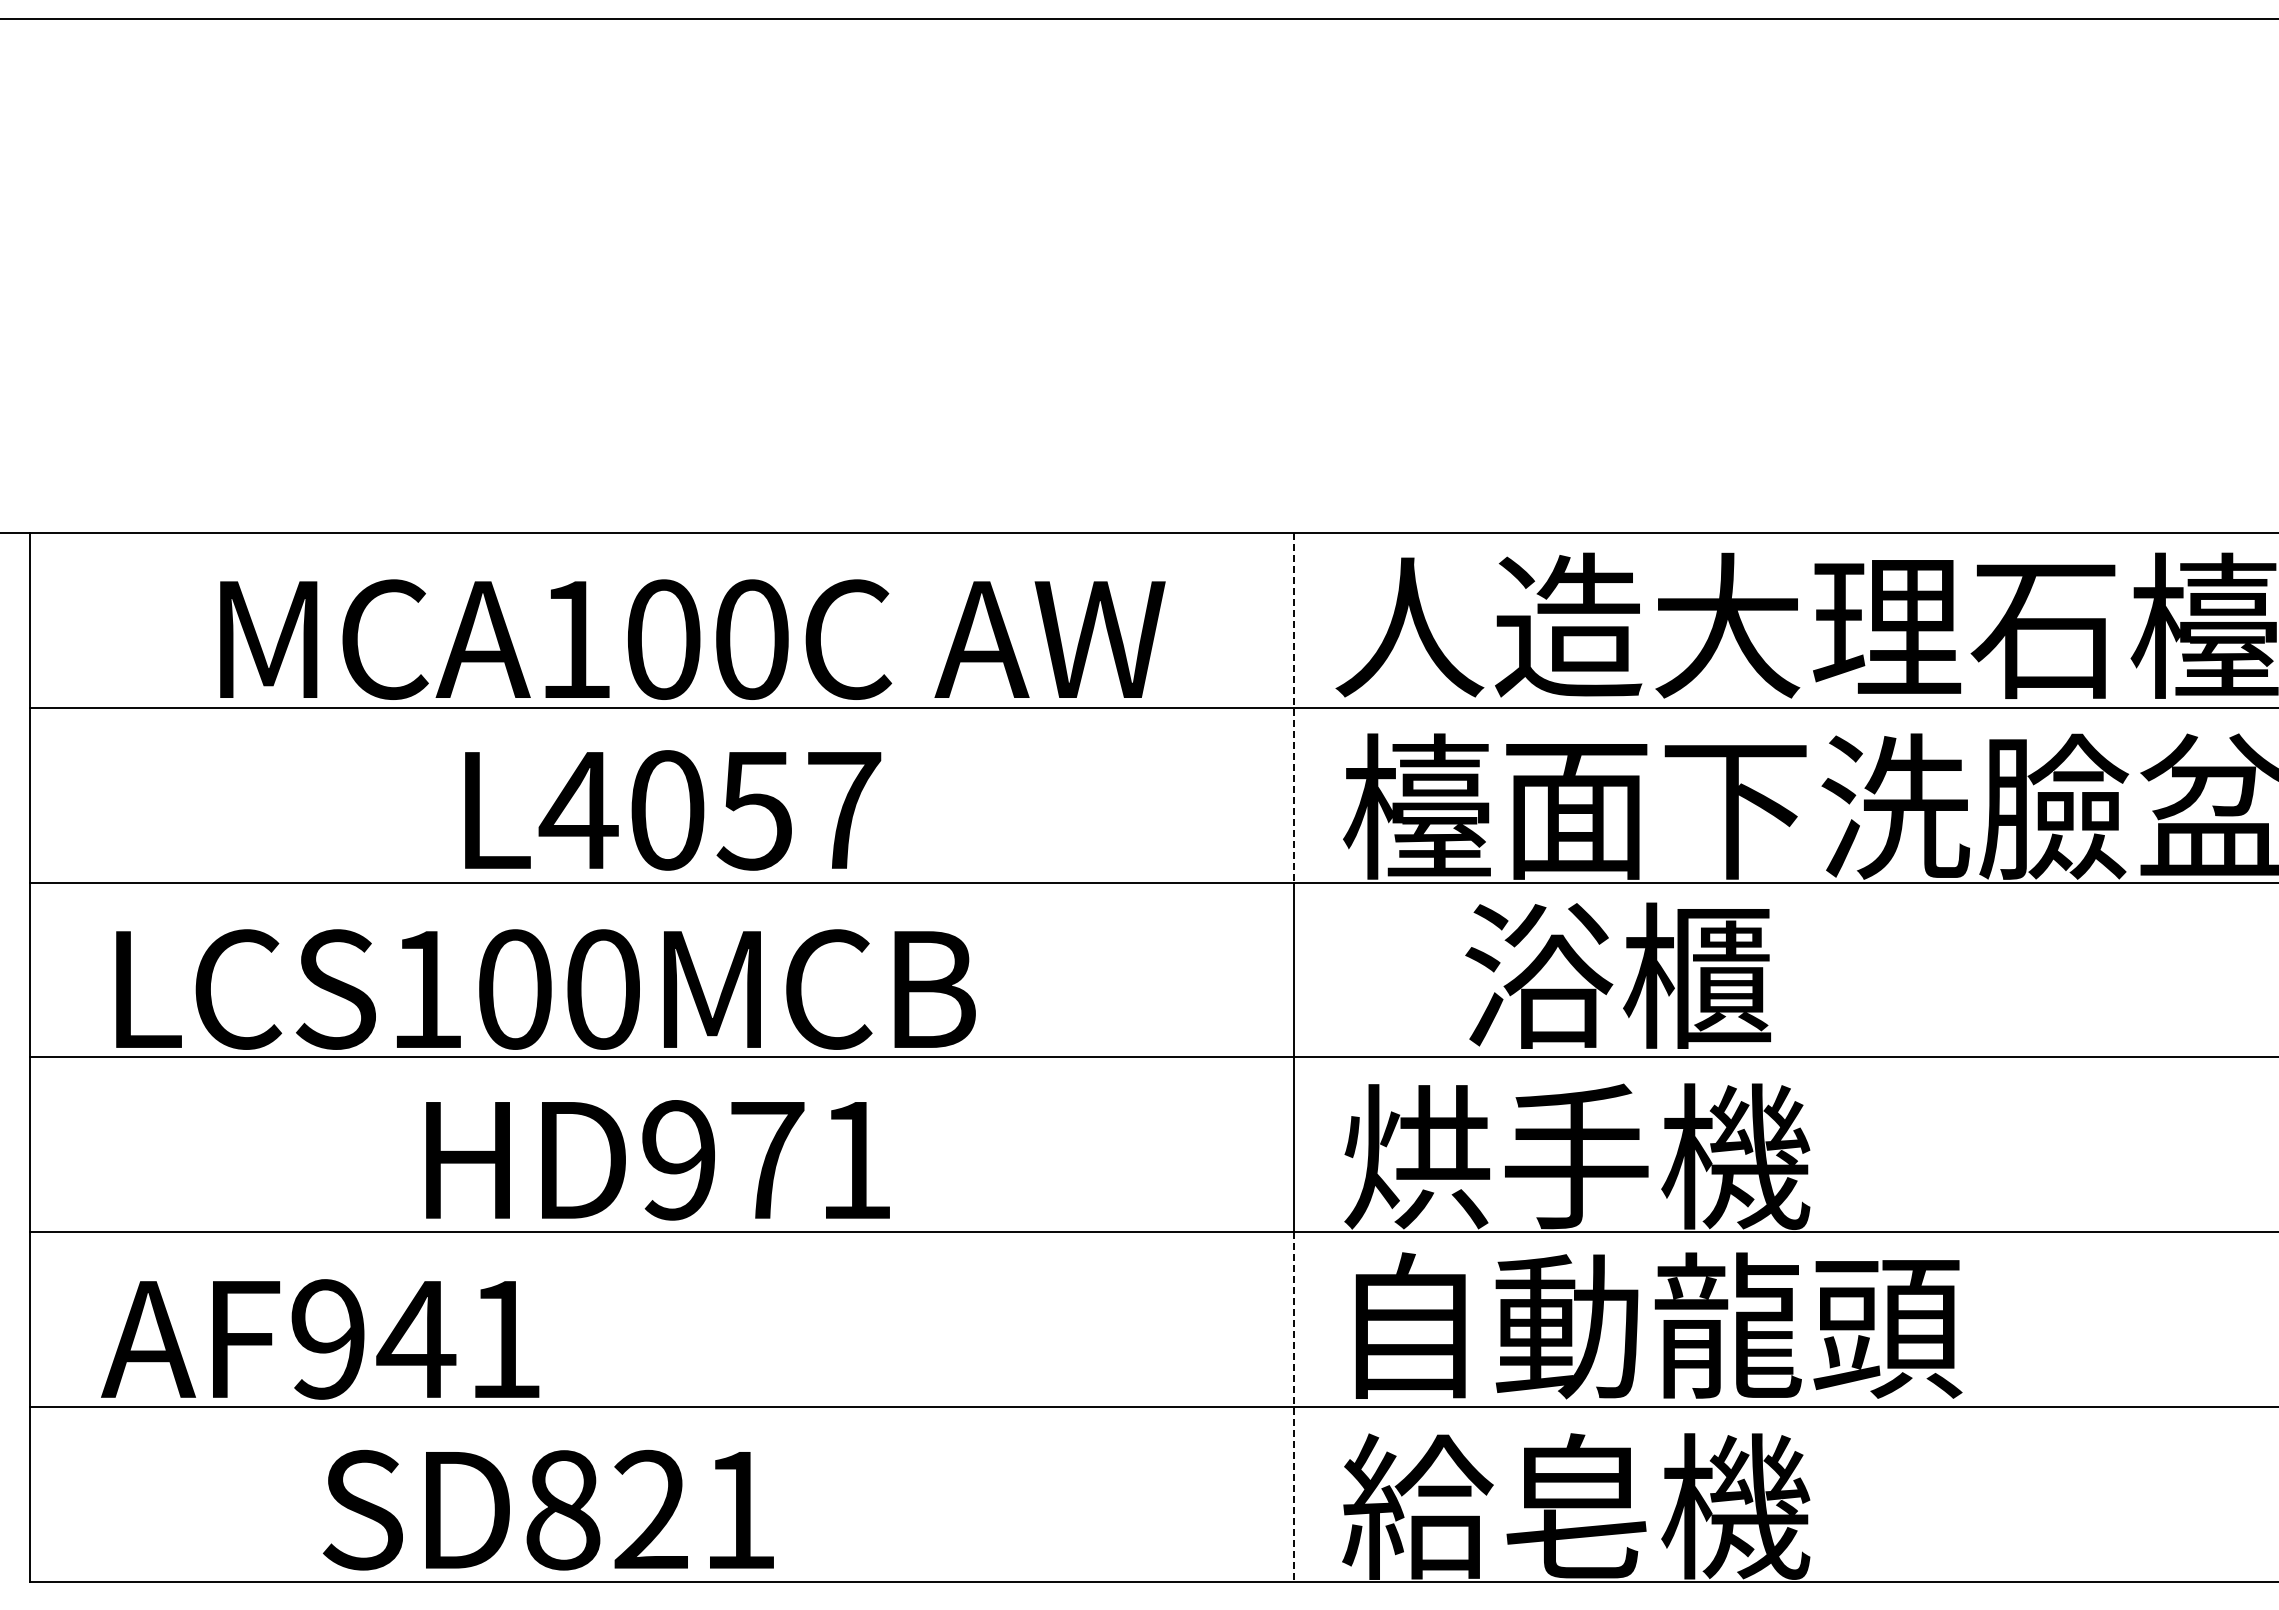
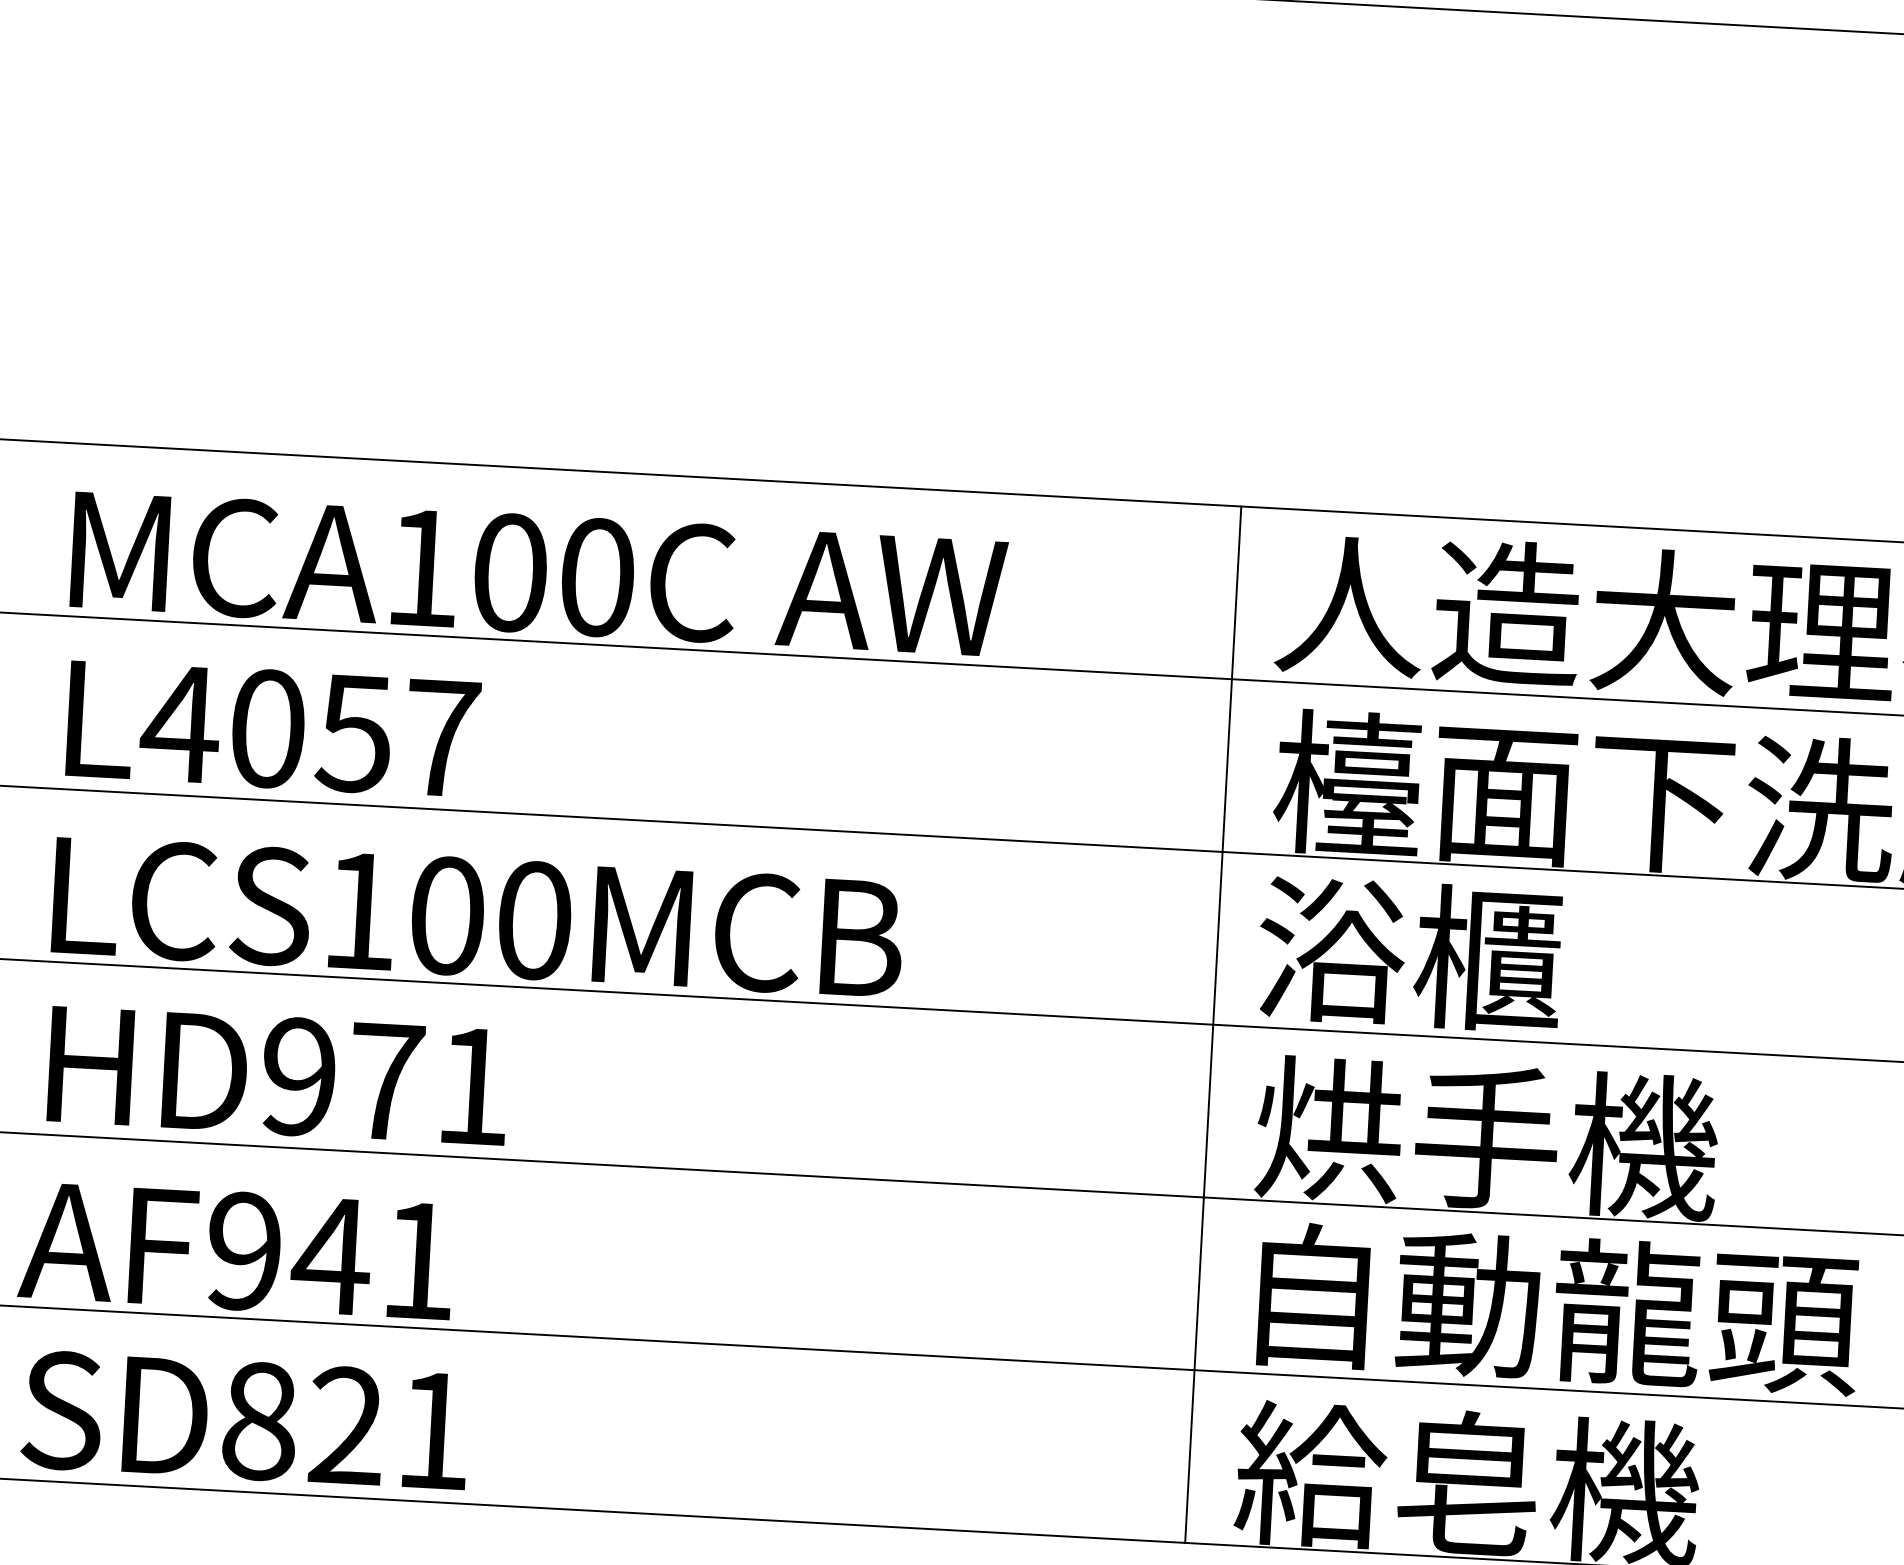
text: (692, 639) -> (538, 574), moved
line: (1294, 707) -> (1232, 679), dashed -> solid
text: (673, 810) -> (273, 729), moved
text: (1617, 975) -> (1409, 954), moved
text: (657, 1160) -> (277, 1076), moved
line: (1294, 1407) -> (1194, 1370), dashed -> solid
text: (548, 1509) -> (245, 1419), moved

